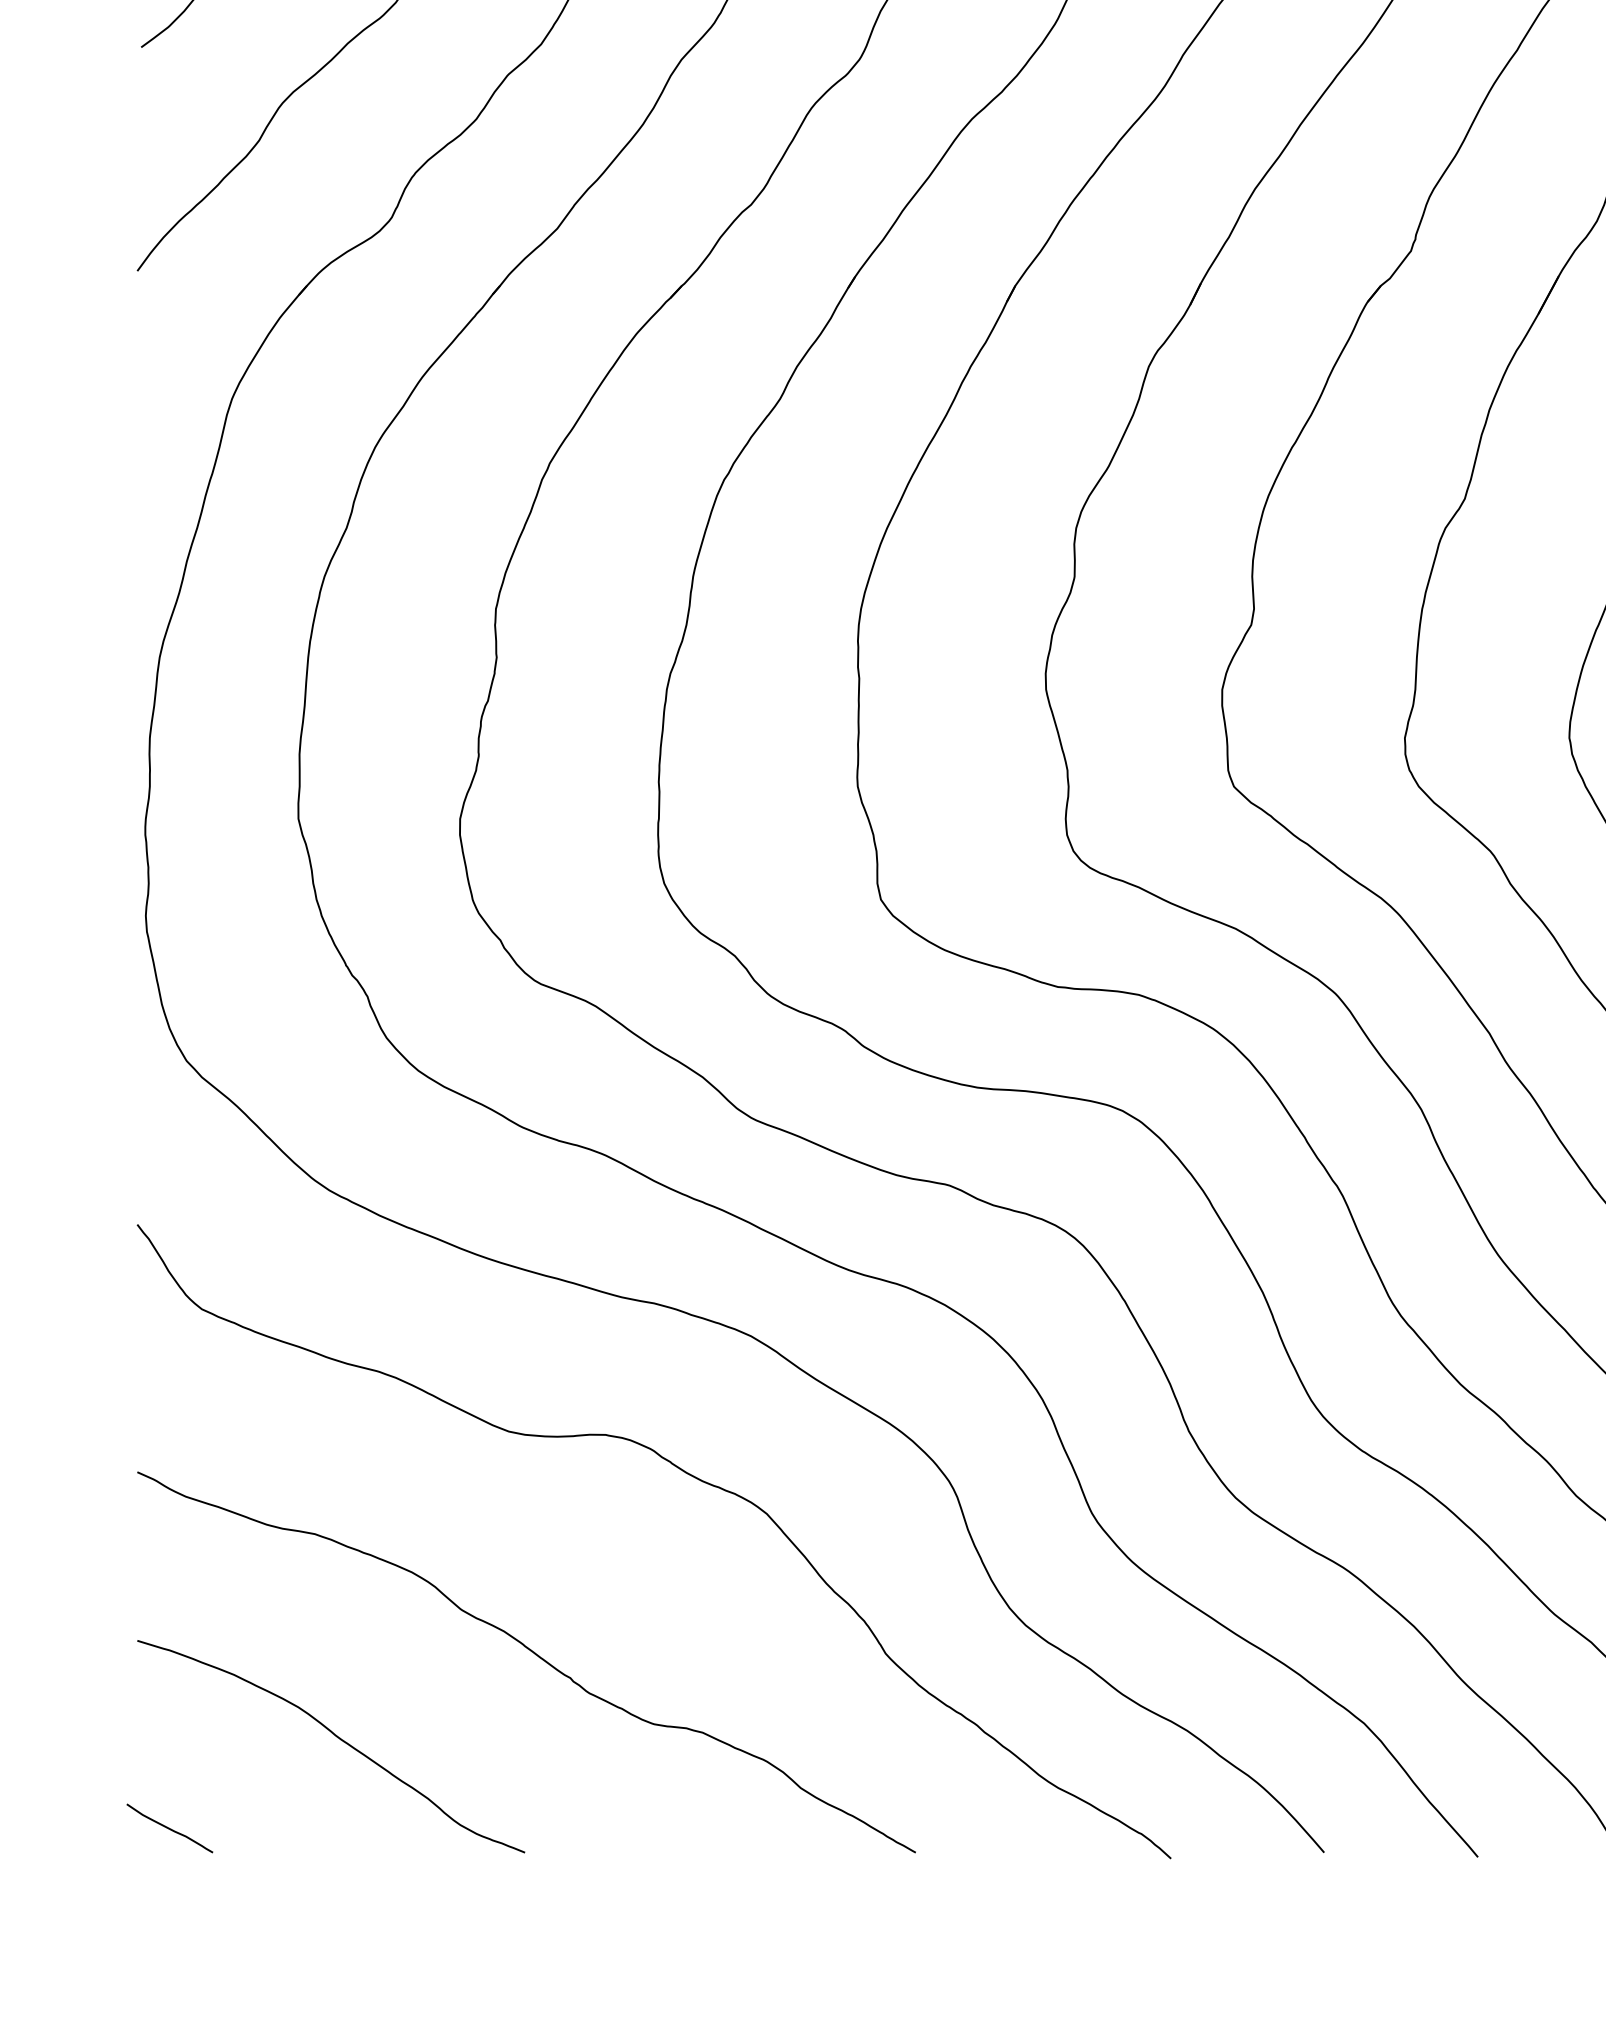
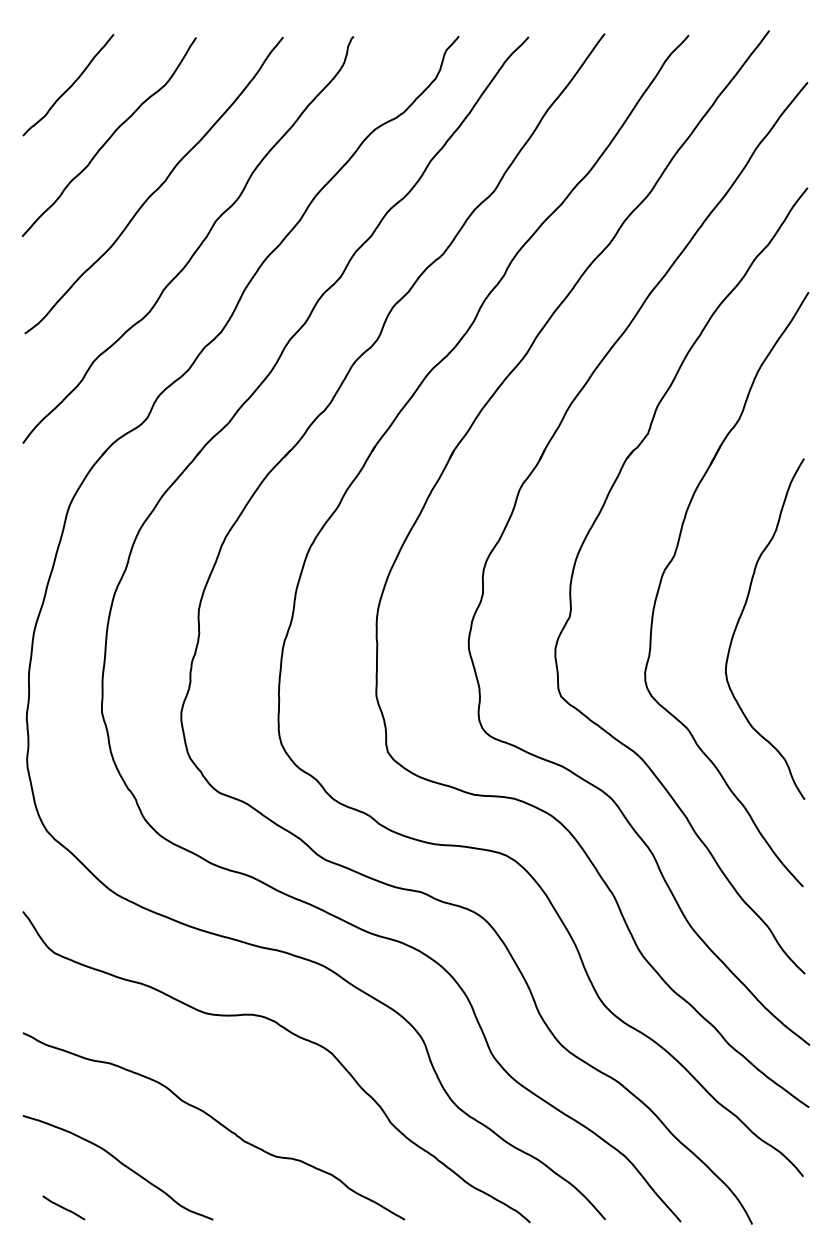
line: (169, 1827) -> (63, 1207), moved

